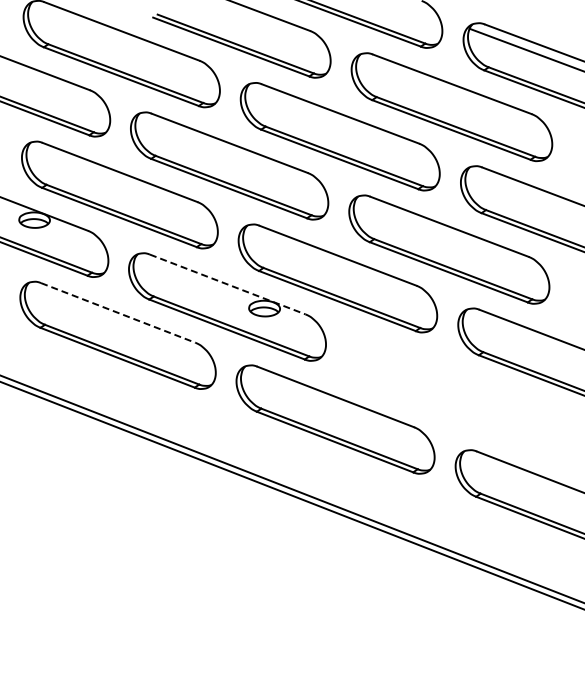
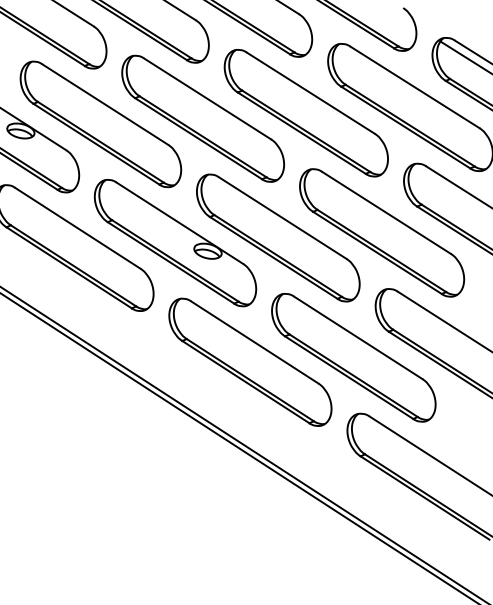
line: (228, 284) -> (180, 223), dashed -> solid
line: (118, 312) -> (78, 227), dashed -> solid
part: (446, 391) -> (353, 357), added

